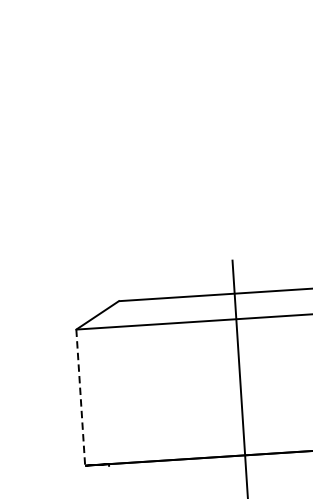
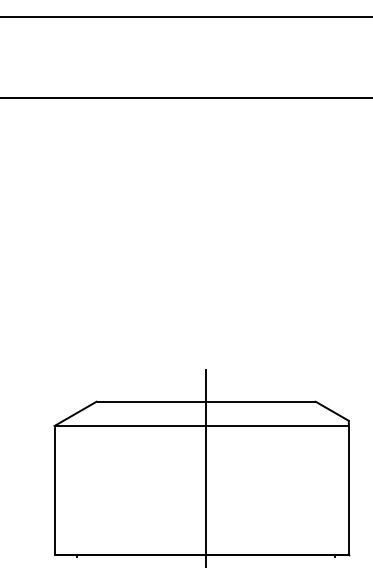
line: (80, 397) -> (54, 490), dashed -> solid

